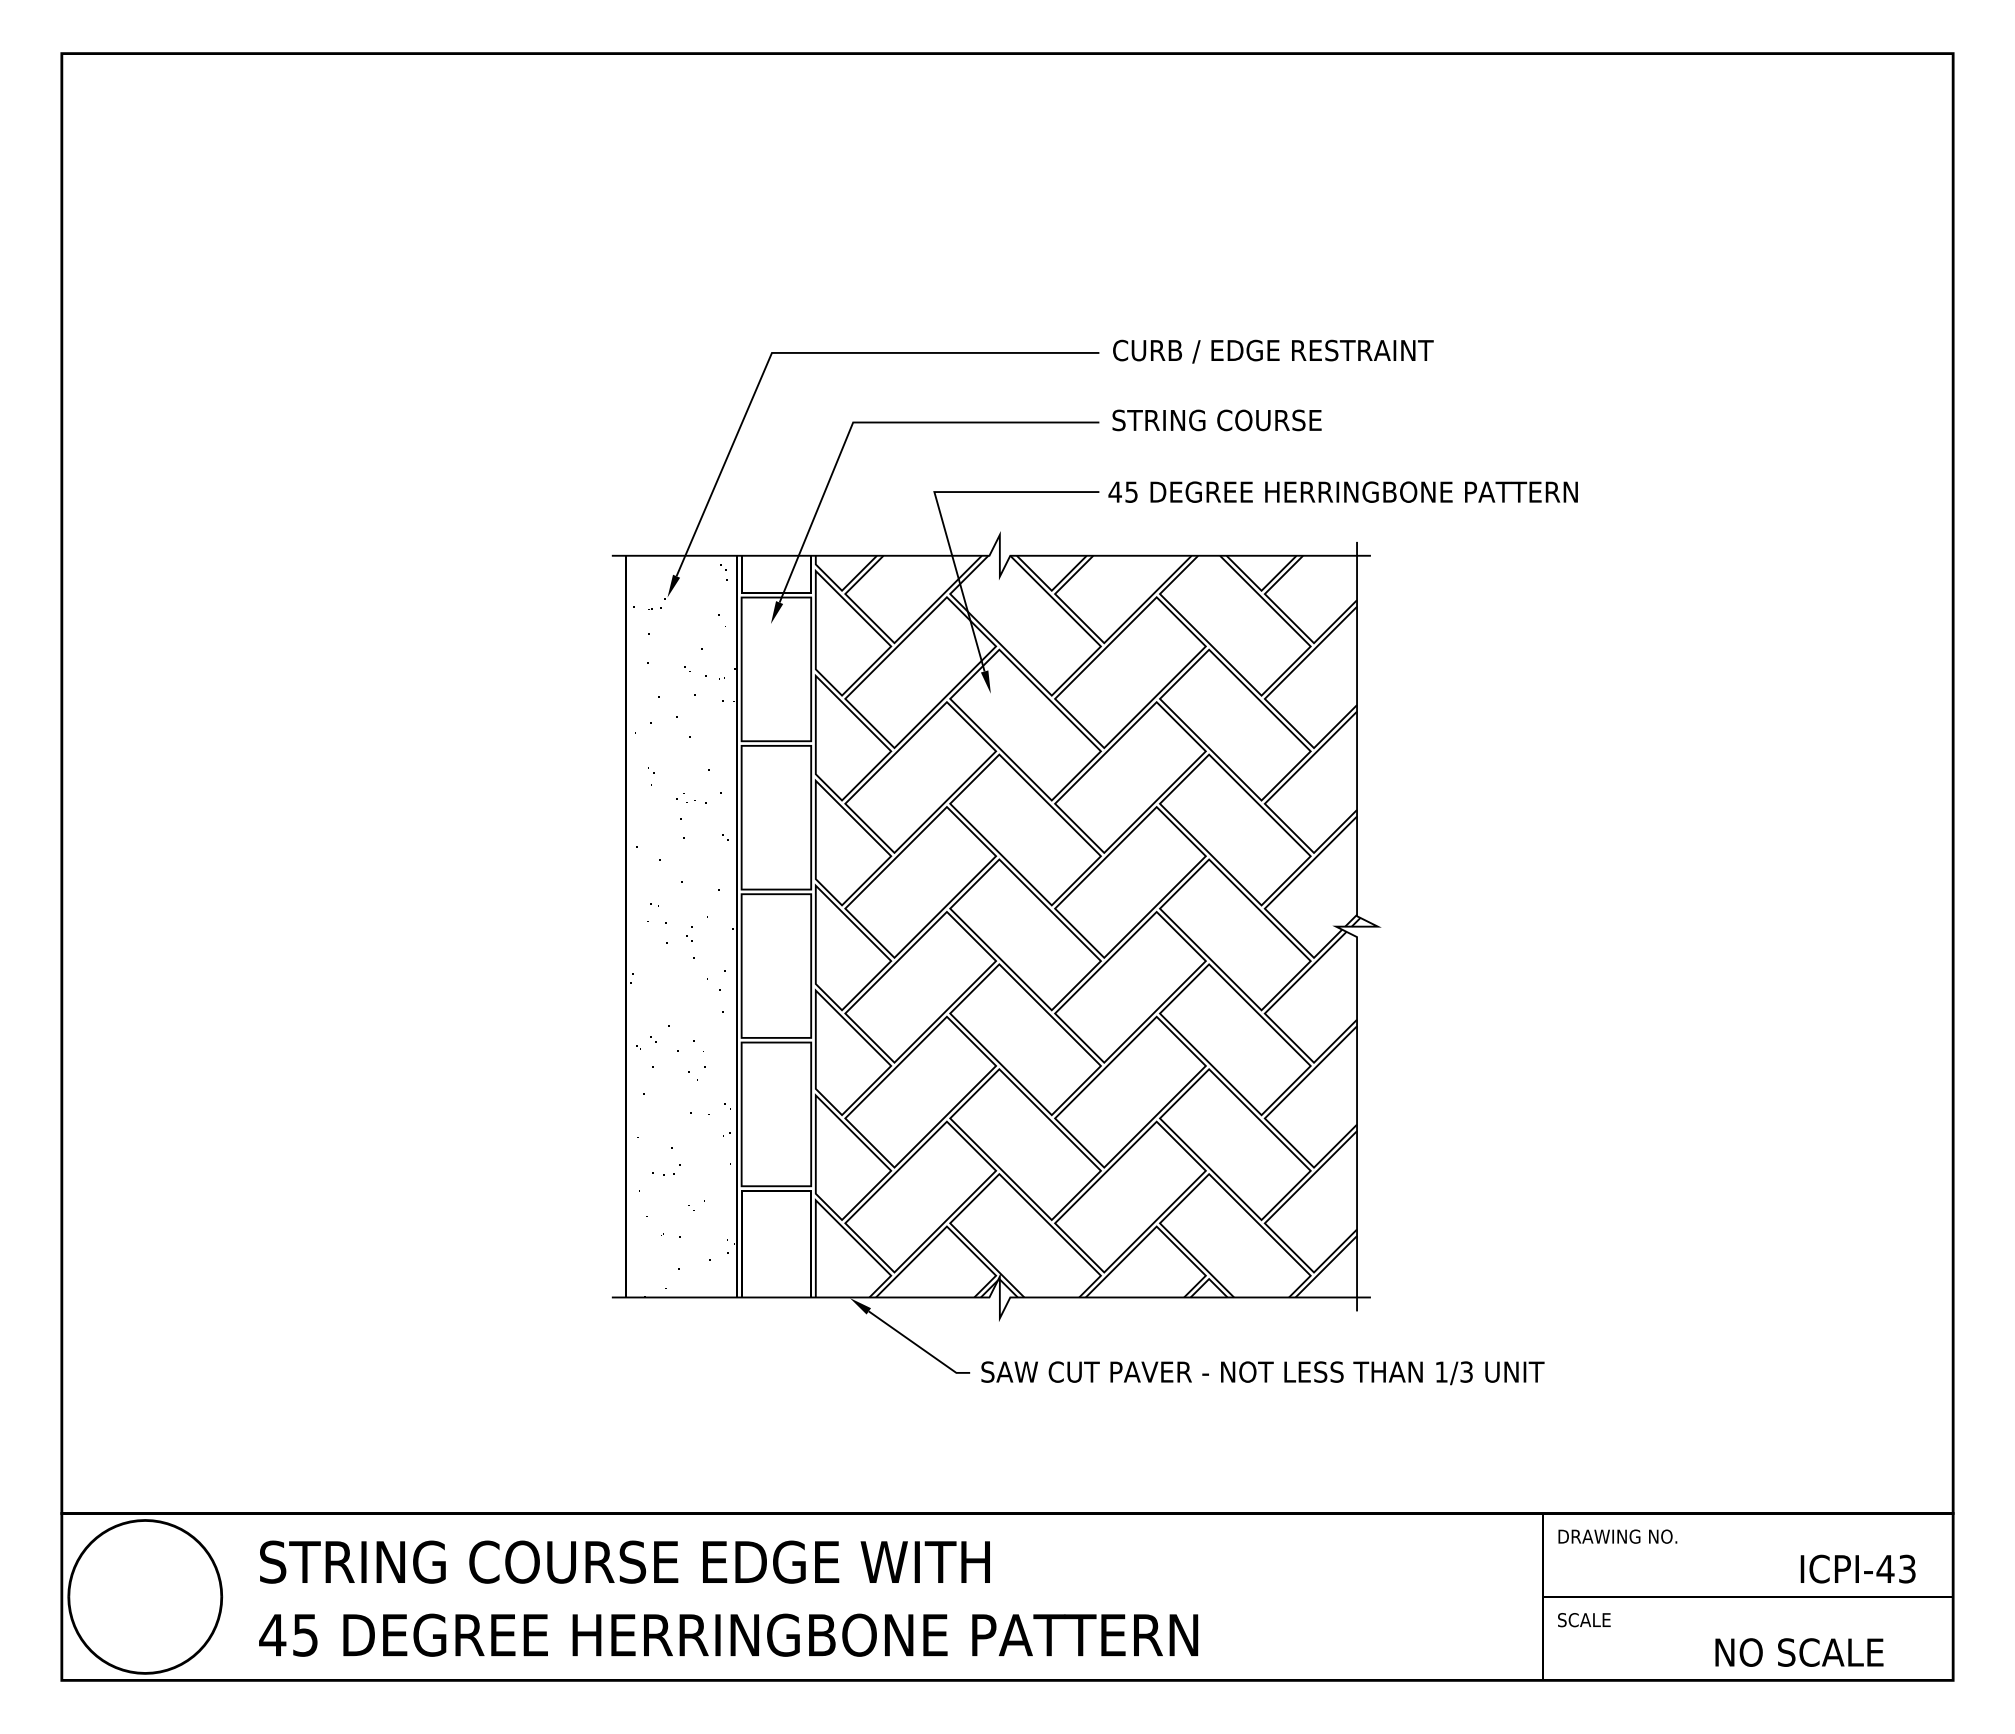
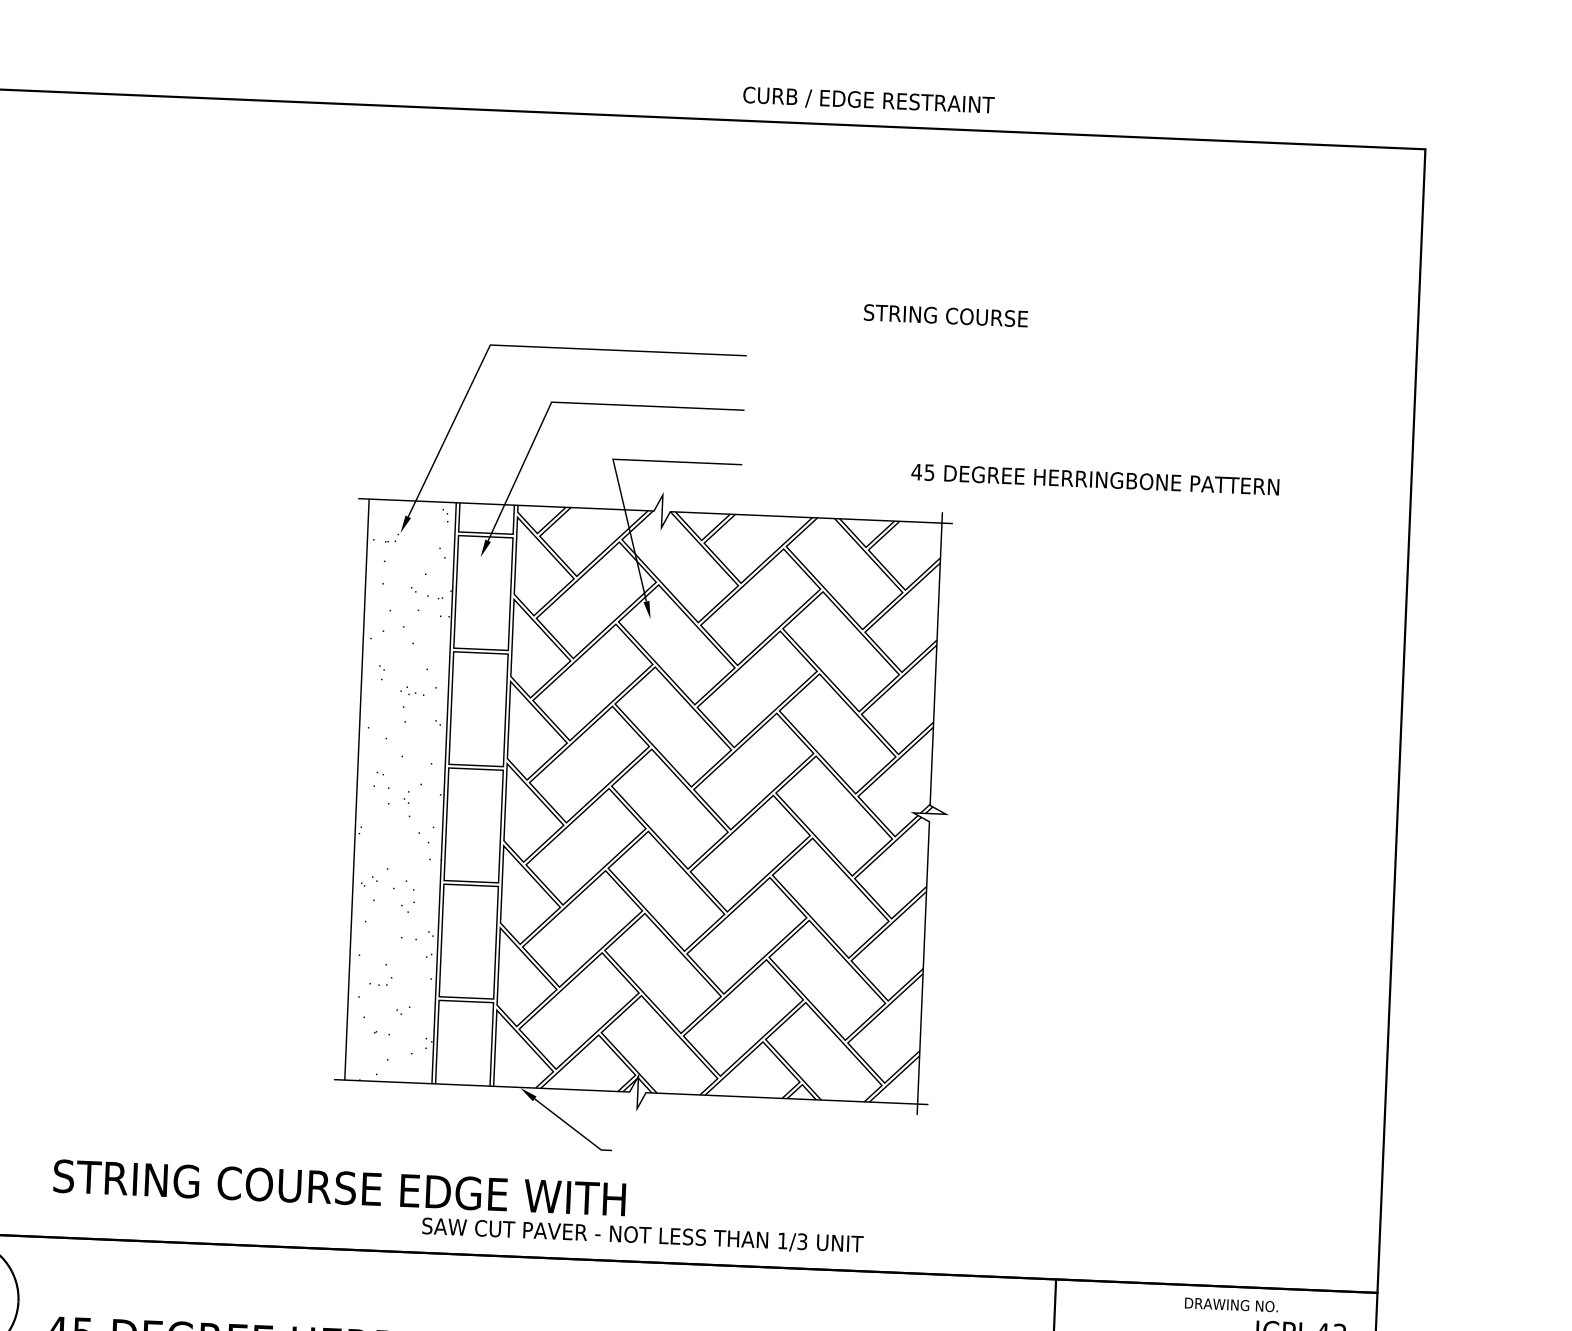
text: (1273, 351) -> (869, 100), moved
text: (1216, 420) -> (945, 315), moved
text: (1342, 491) -> (1094, 479), moved
text: (1262, 1373) -> (642, 1236), moved
text: (1617, 1536) -> (1231, 1304), moved
text: (624, 1561) -> (339, 1187), moved

